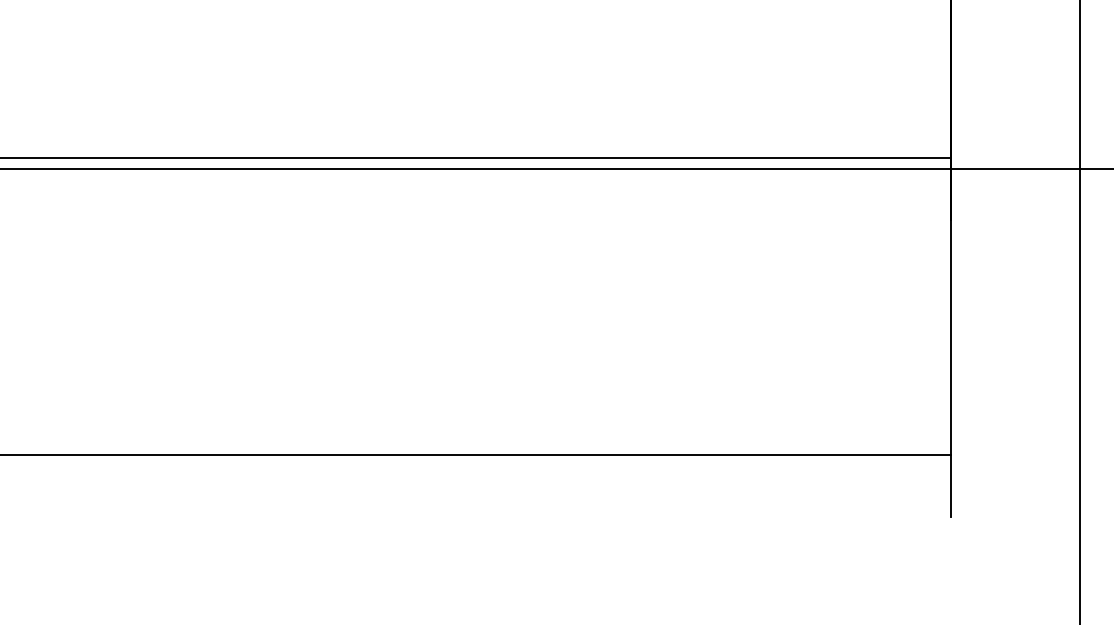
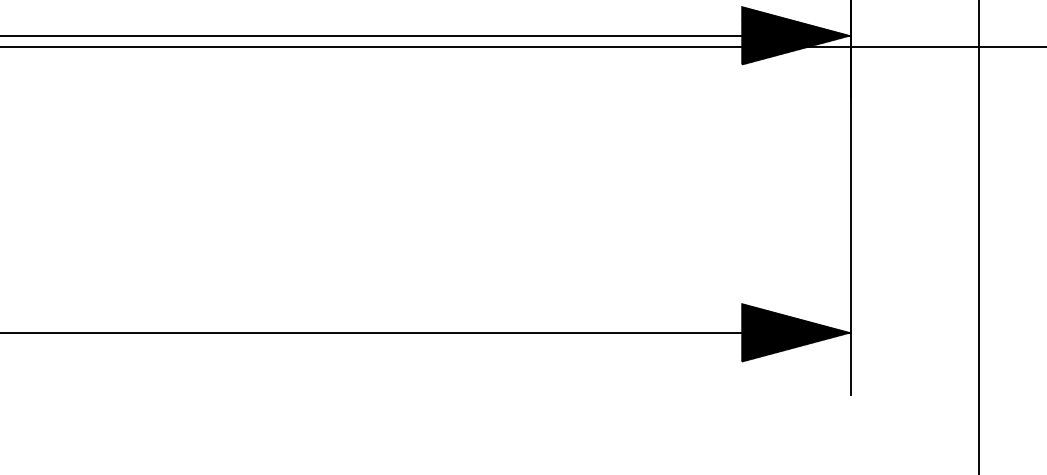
hatch: (896, 157) -> (796, 35), added
hatch: (896, 454) -> (796, 332), added

